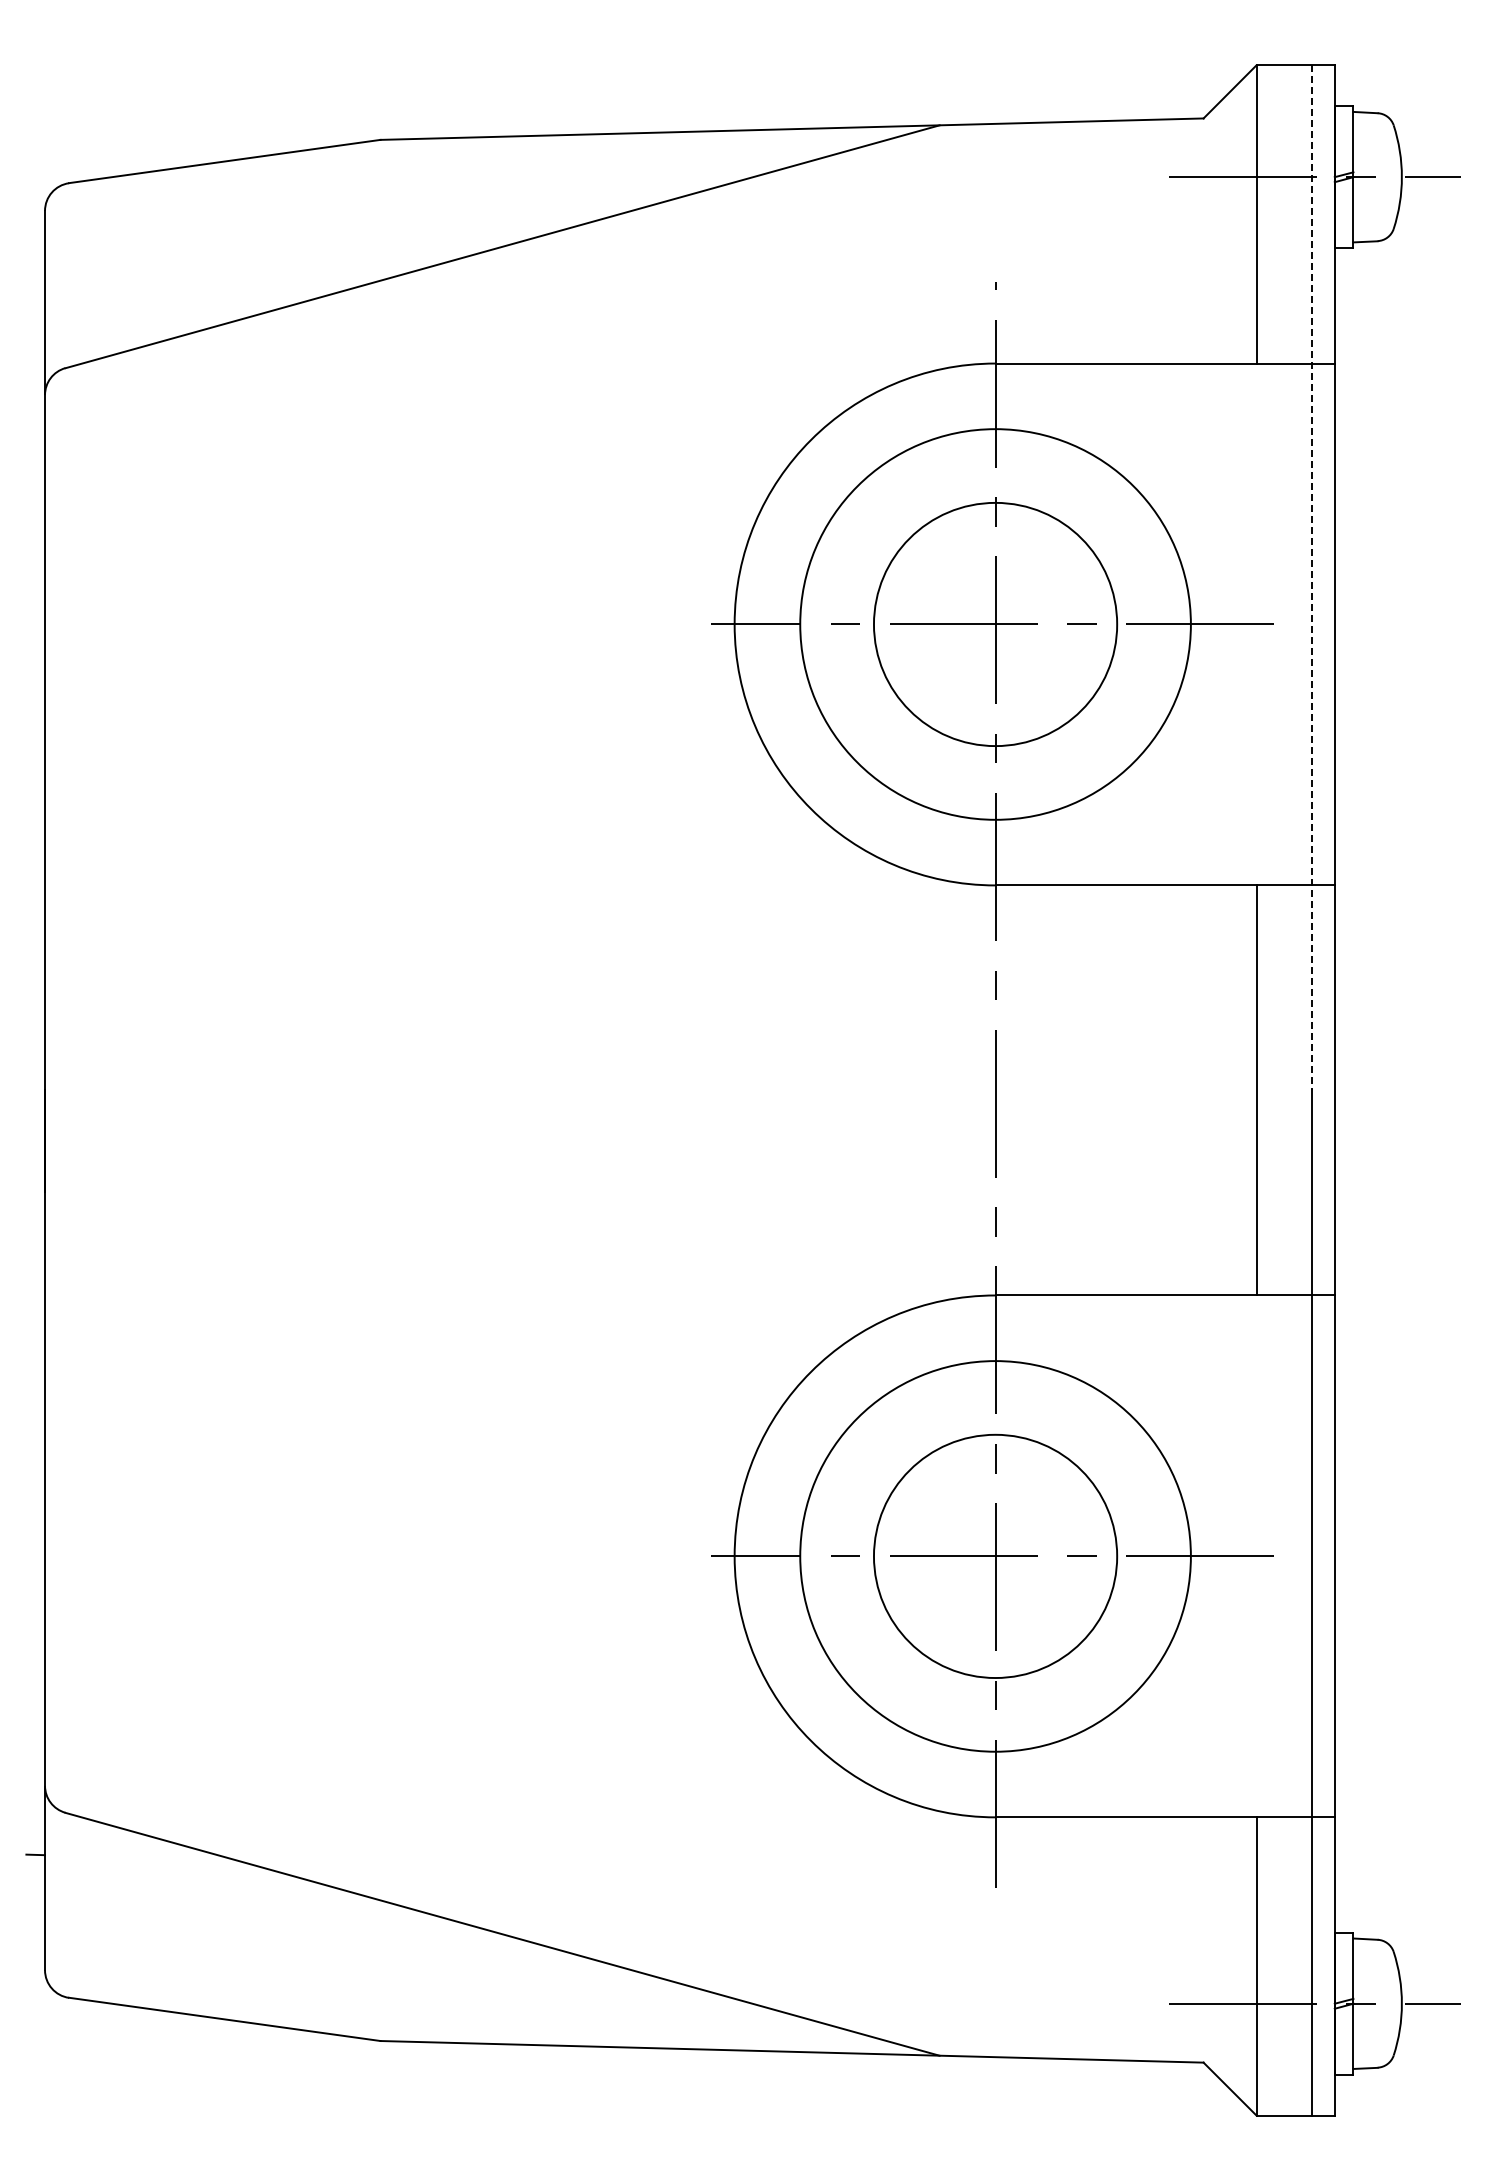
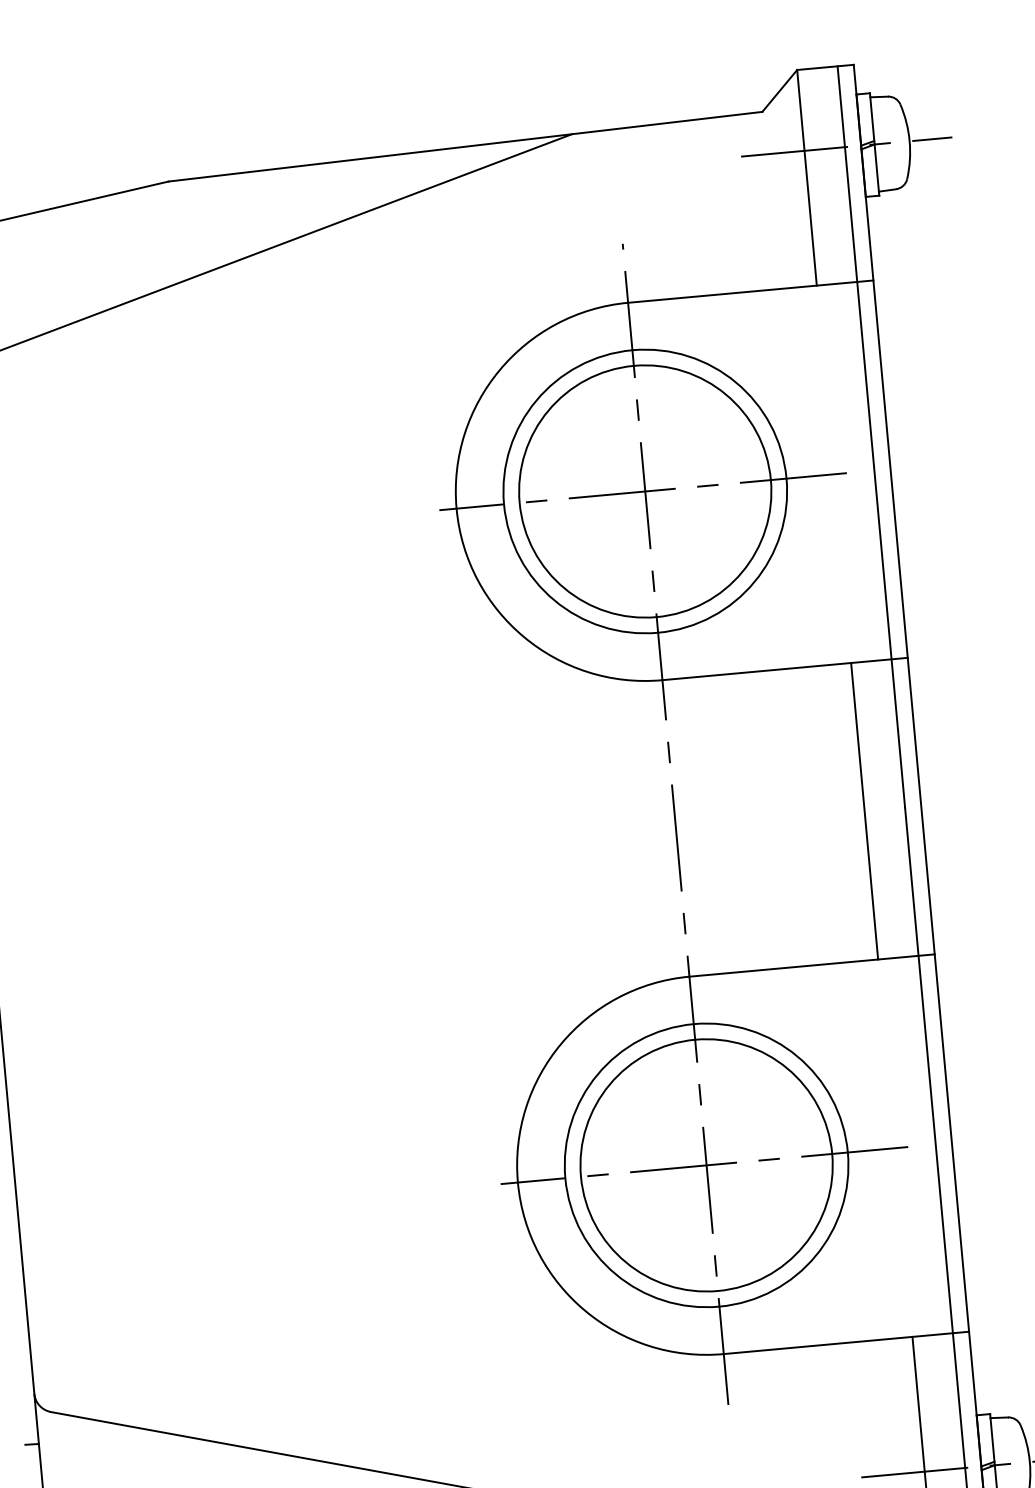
line: (1312, 577) -> (871, 436), dashed -> solid
circle: (995, 624) -> (645, 491), size x1.43
circle: (995, 1556) -> (706, 1165), size x1.43

